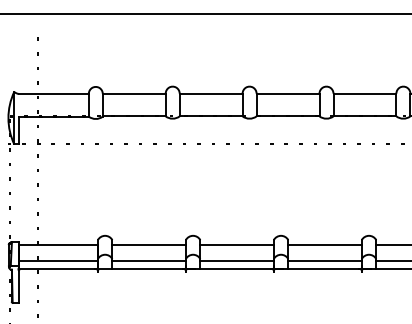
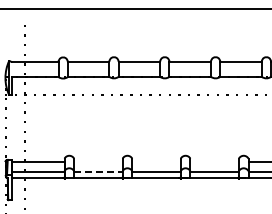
line: (149, 244) -> (98, 161), removed
line: (237, 244) -> (156, 161), removed
line: (324, 244) -> (214, 161), removed
line: (149, 261) -> (98, 172), solid -> dashed

